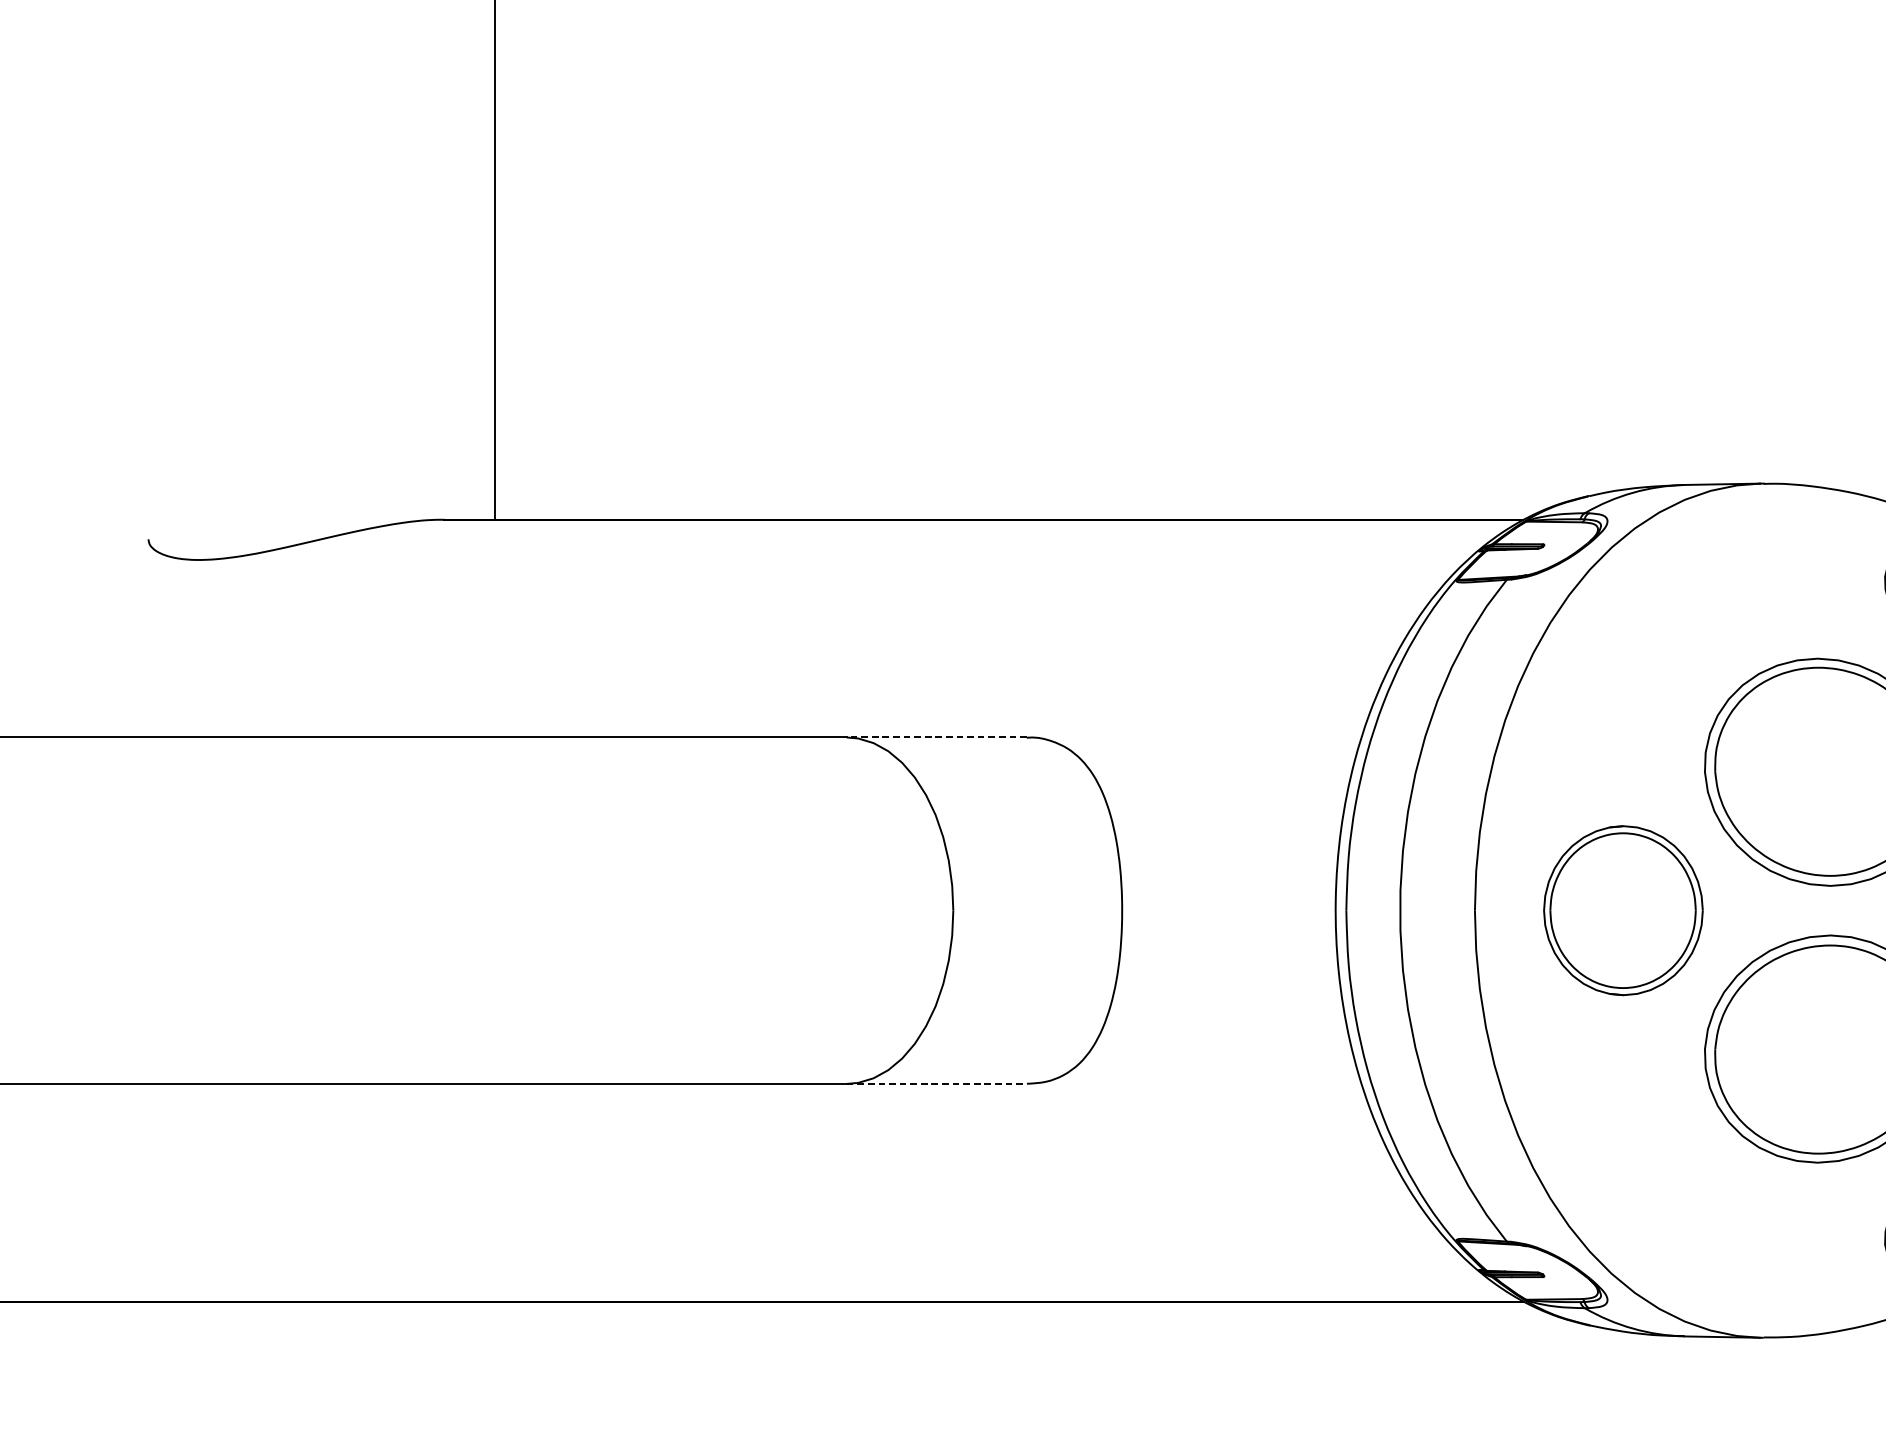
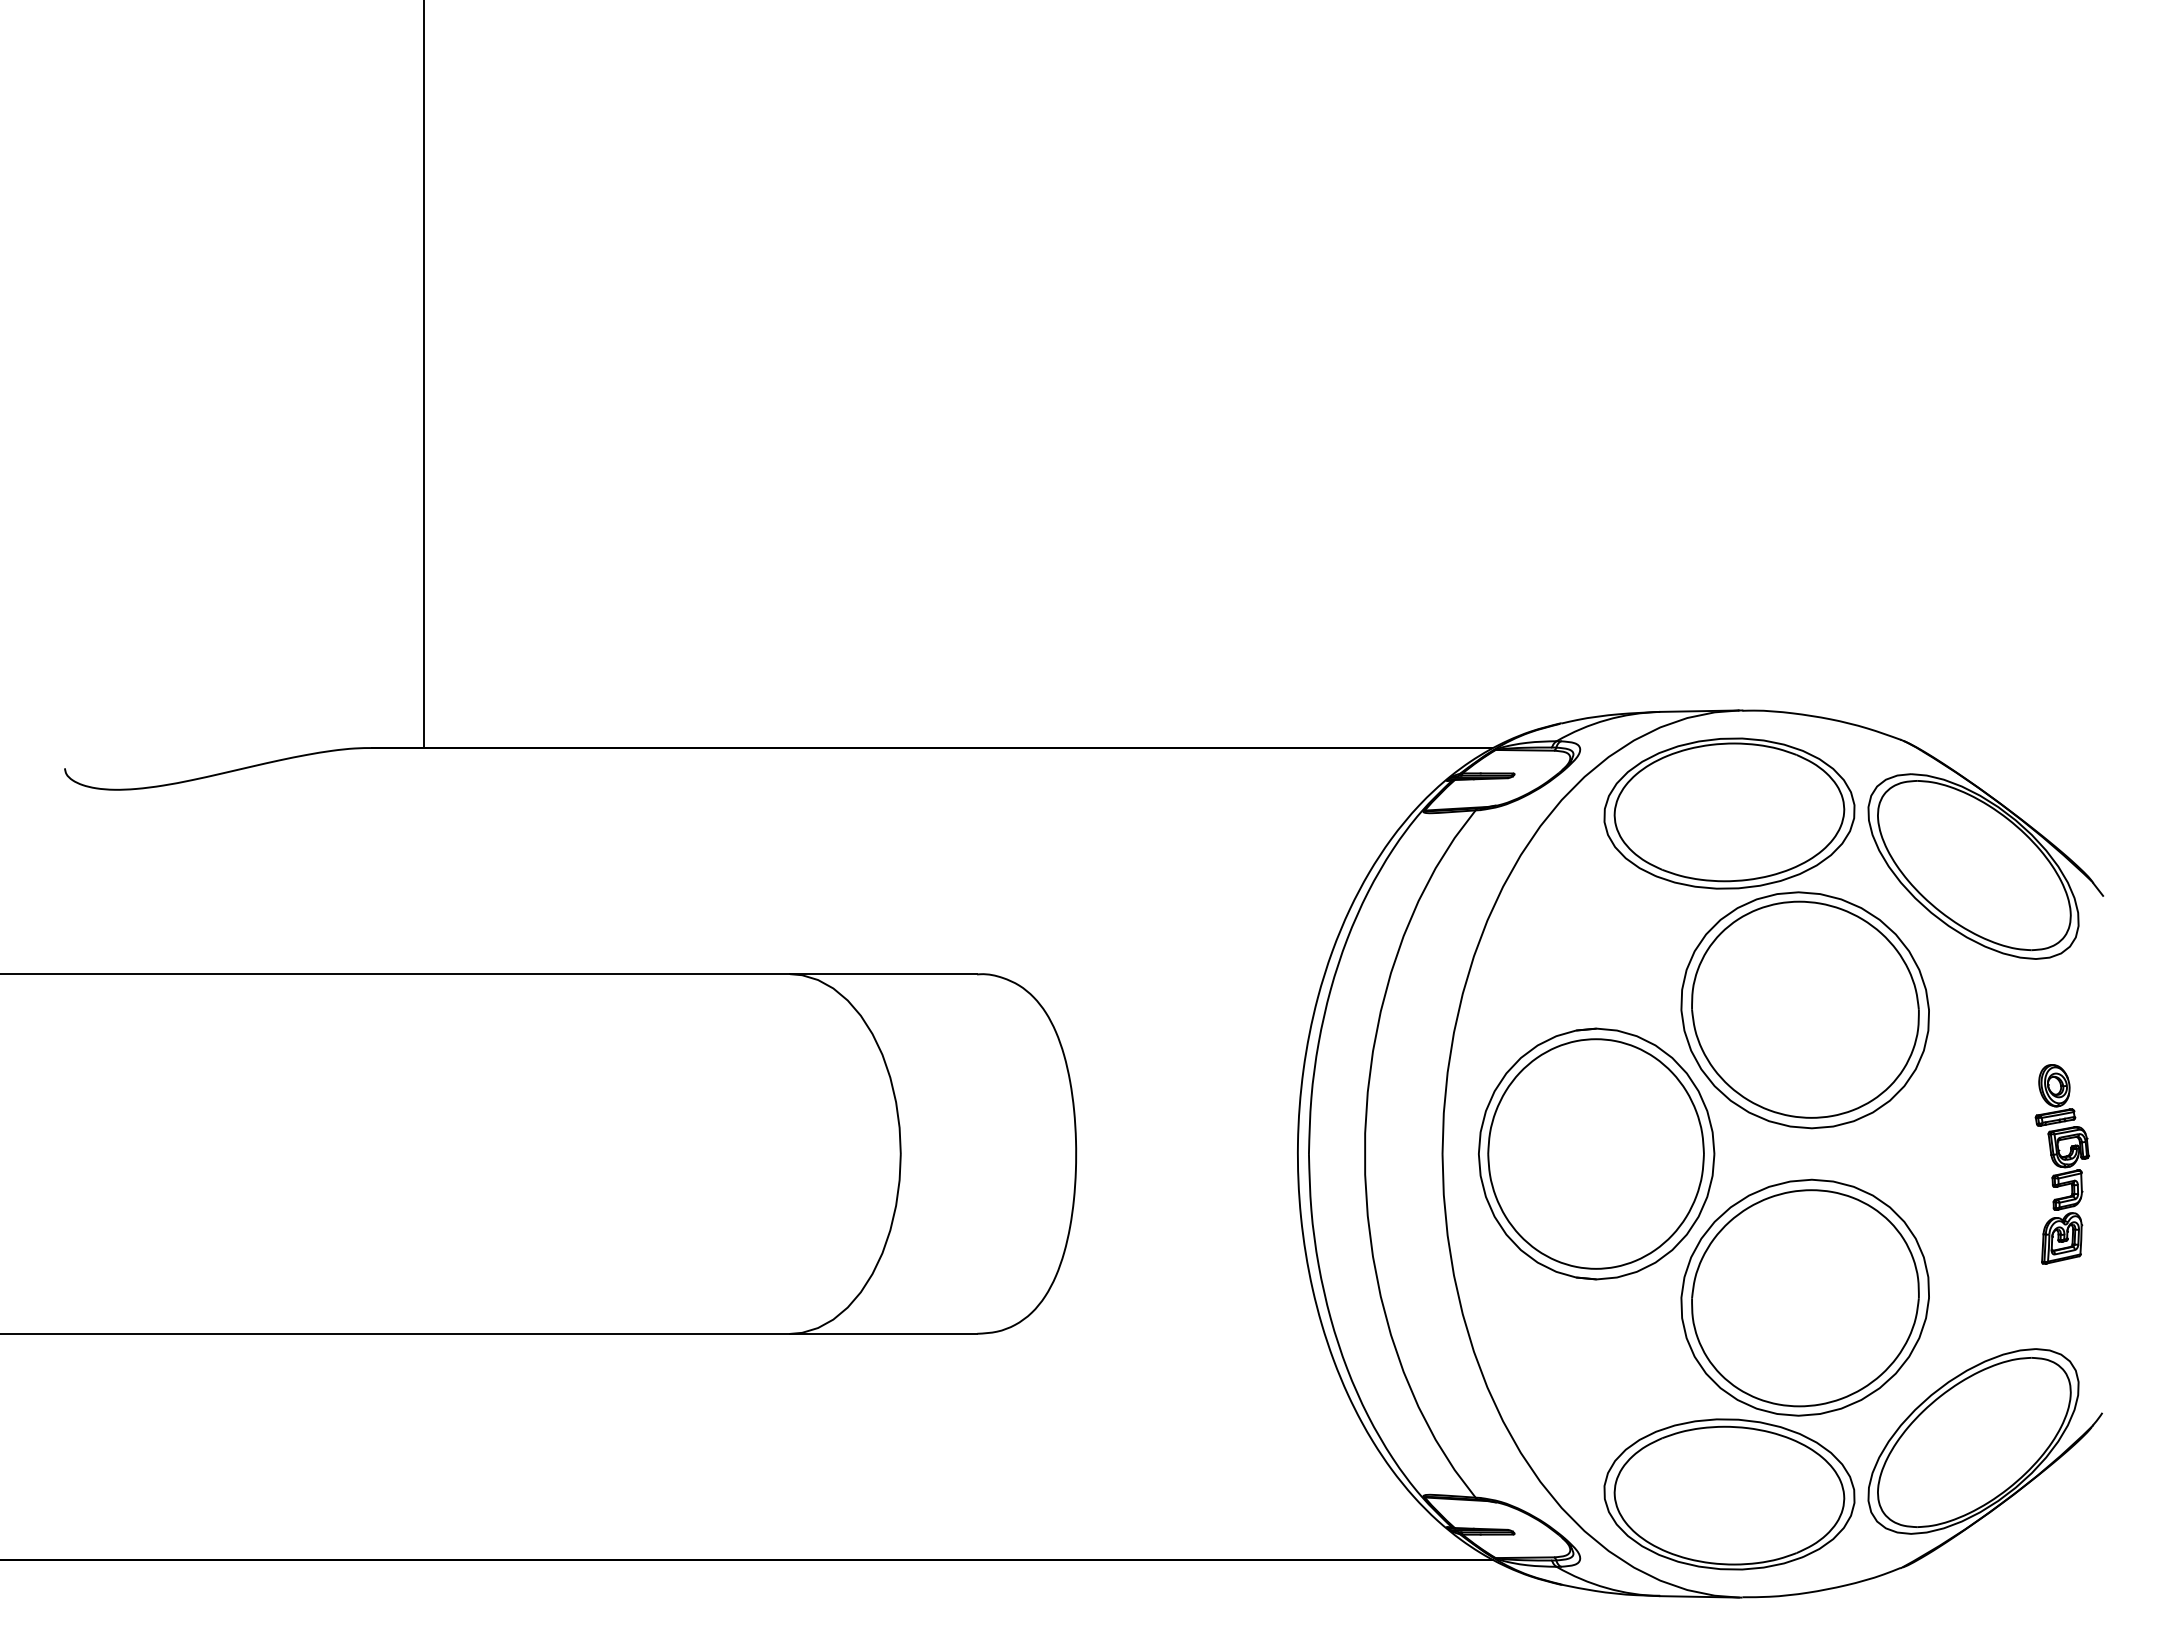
part: (1751, 582) -> (1729, 813), added
line: (936, 737) -> (883, 974), dashed -> solid
part: (1623, 910) -> (1596, 1153), size x1.43
line: (936, 1083) -> (883, 1333), dashed -> solid
part: (1751, 1238) -> (1729, 1494), added

